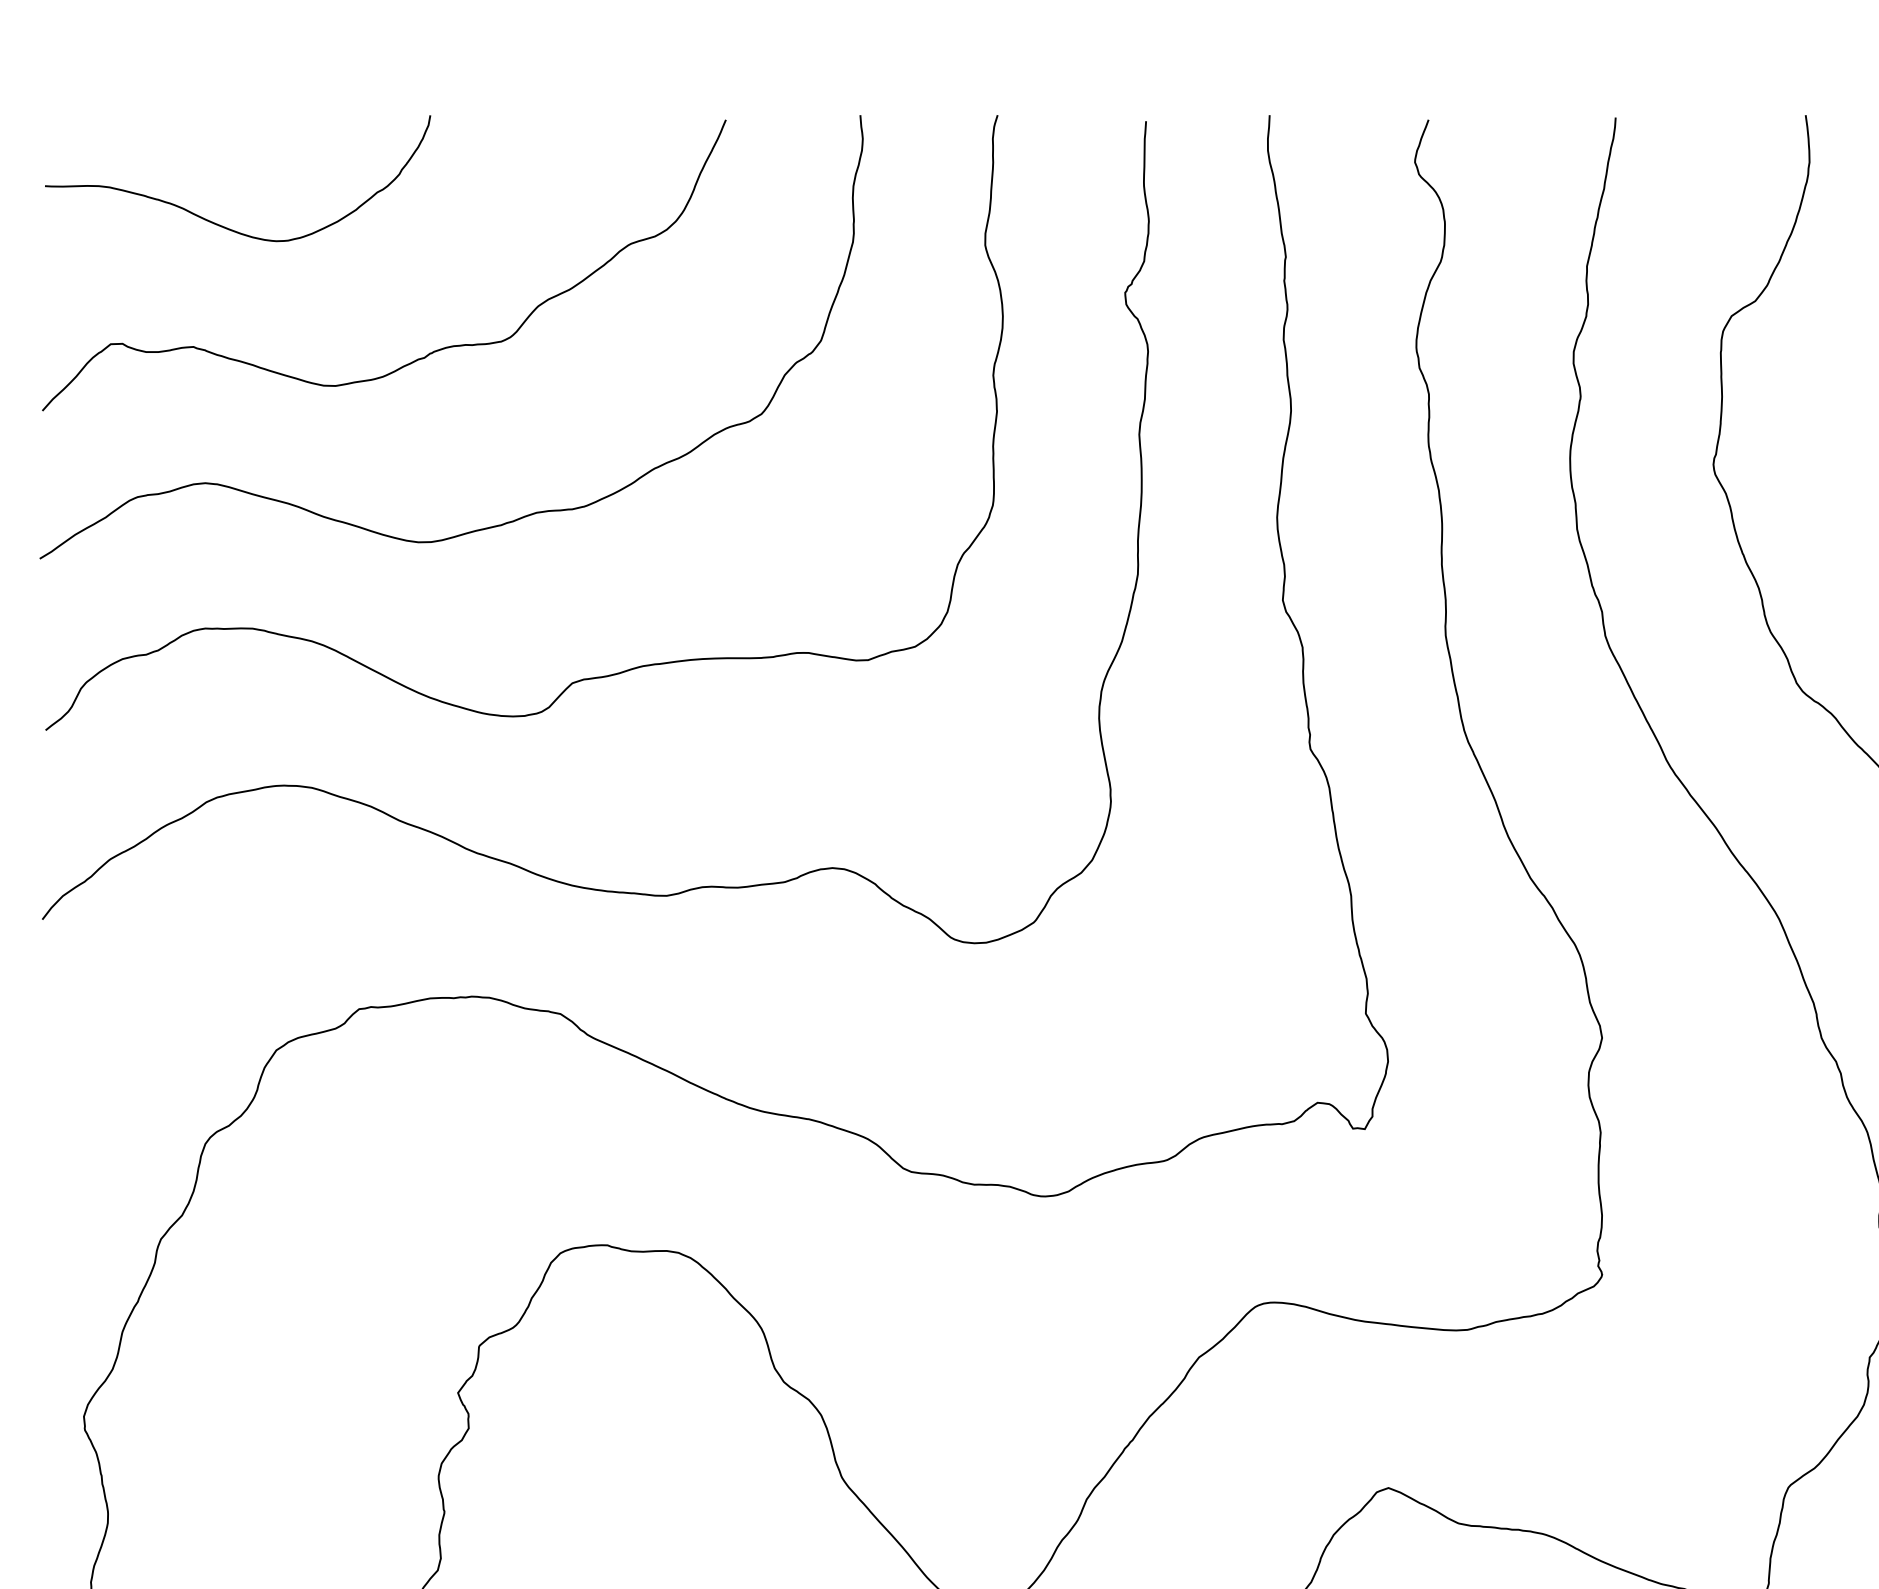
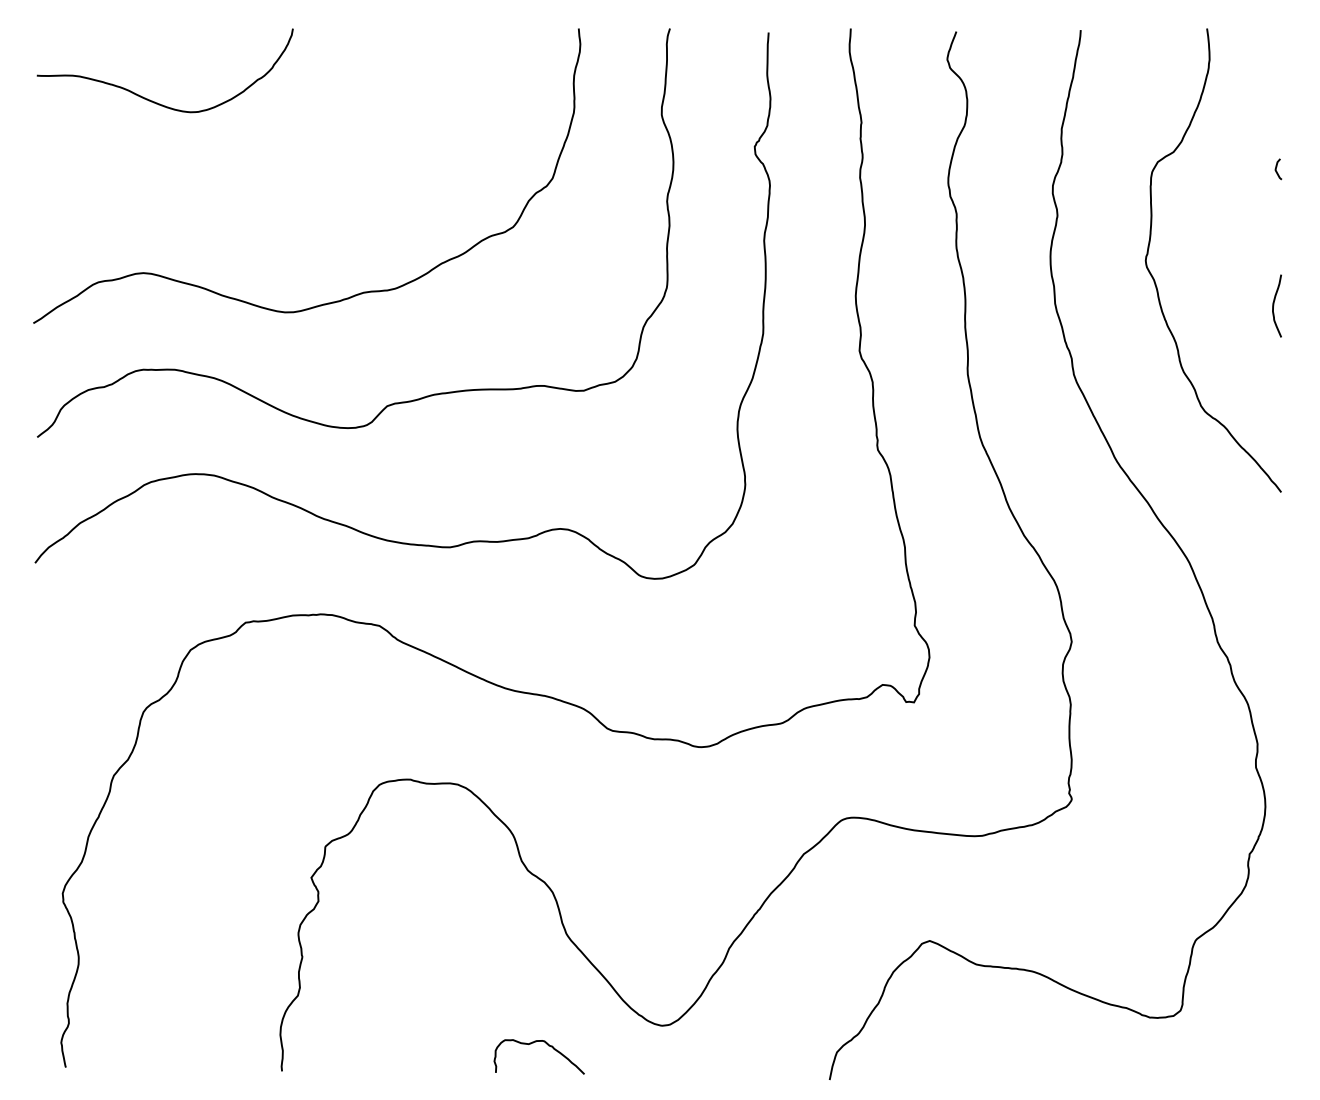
curve: (428, 352) -> (291, 186), removed

